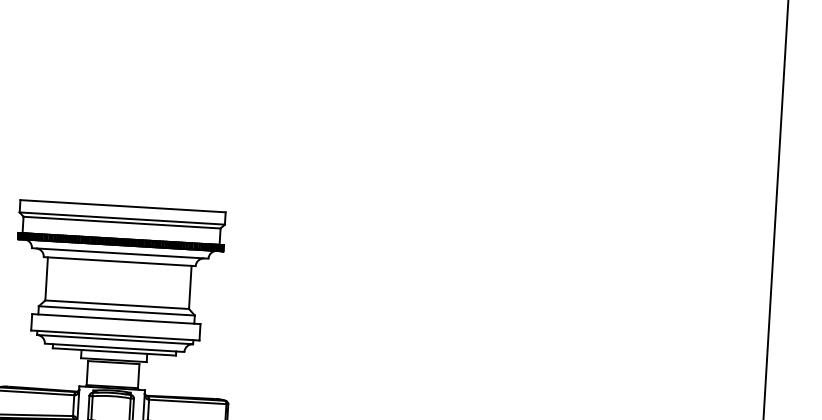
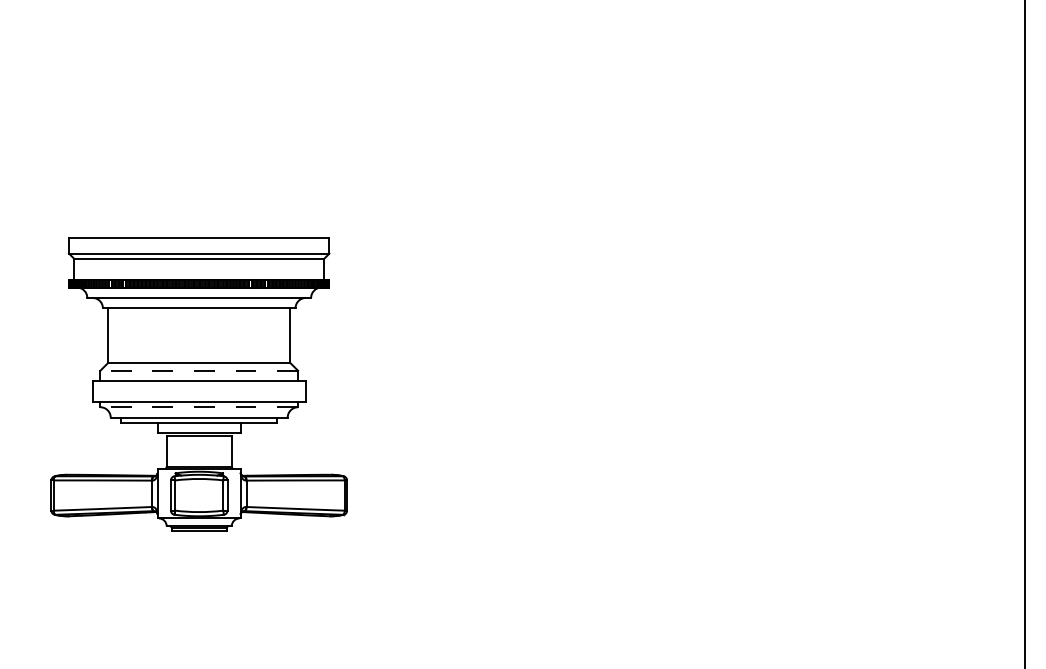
line: (117, 310) -> (199, 370), solid -> dashed
line: (115, 339) -> (199, 407), solid -> dashed

